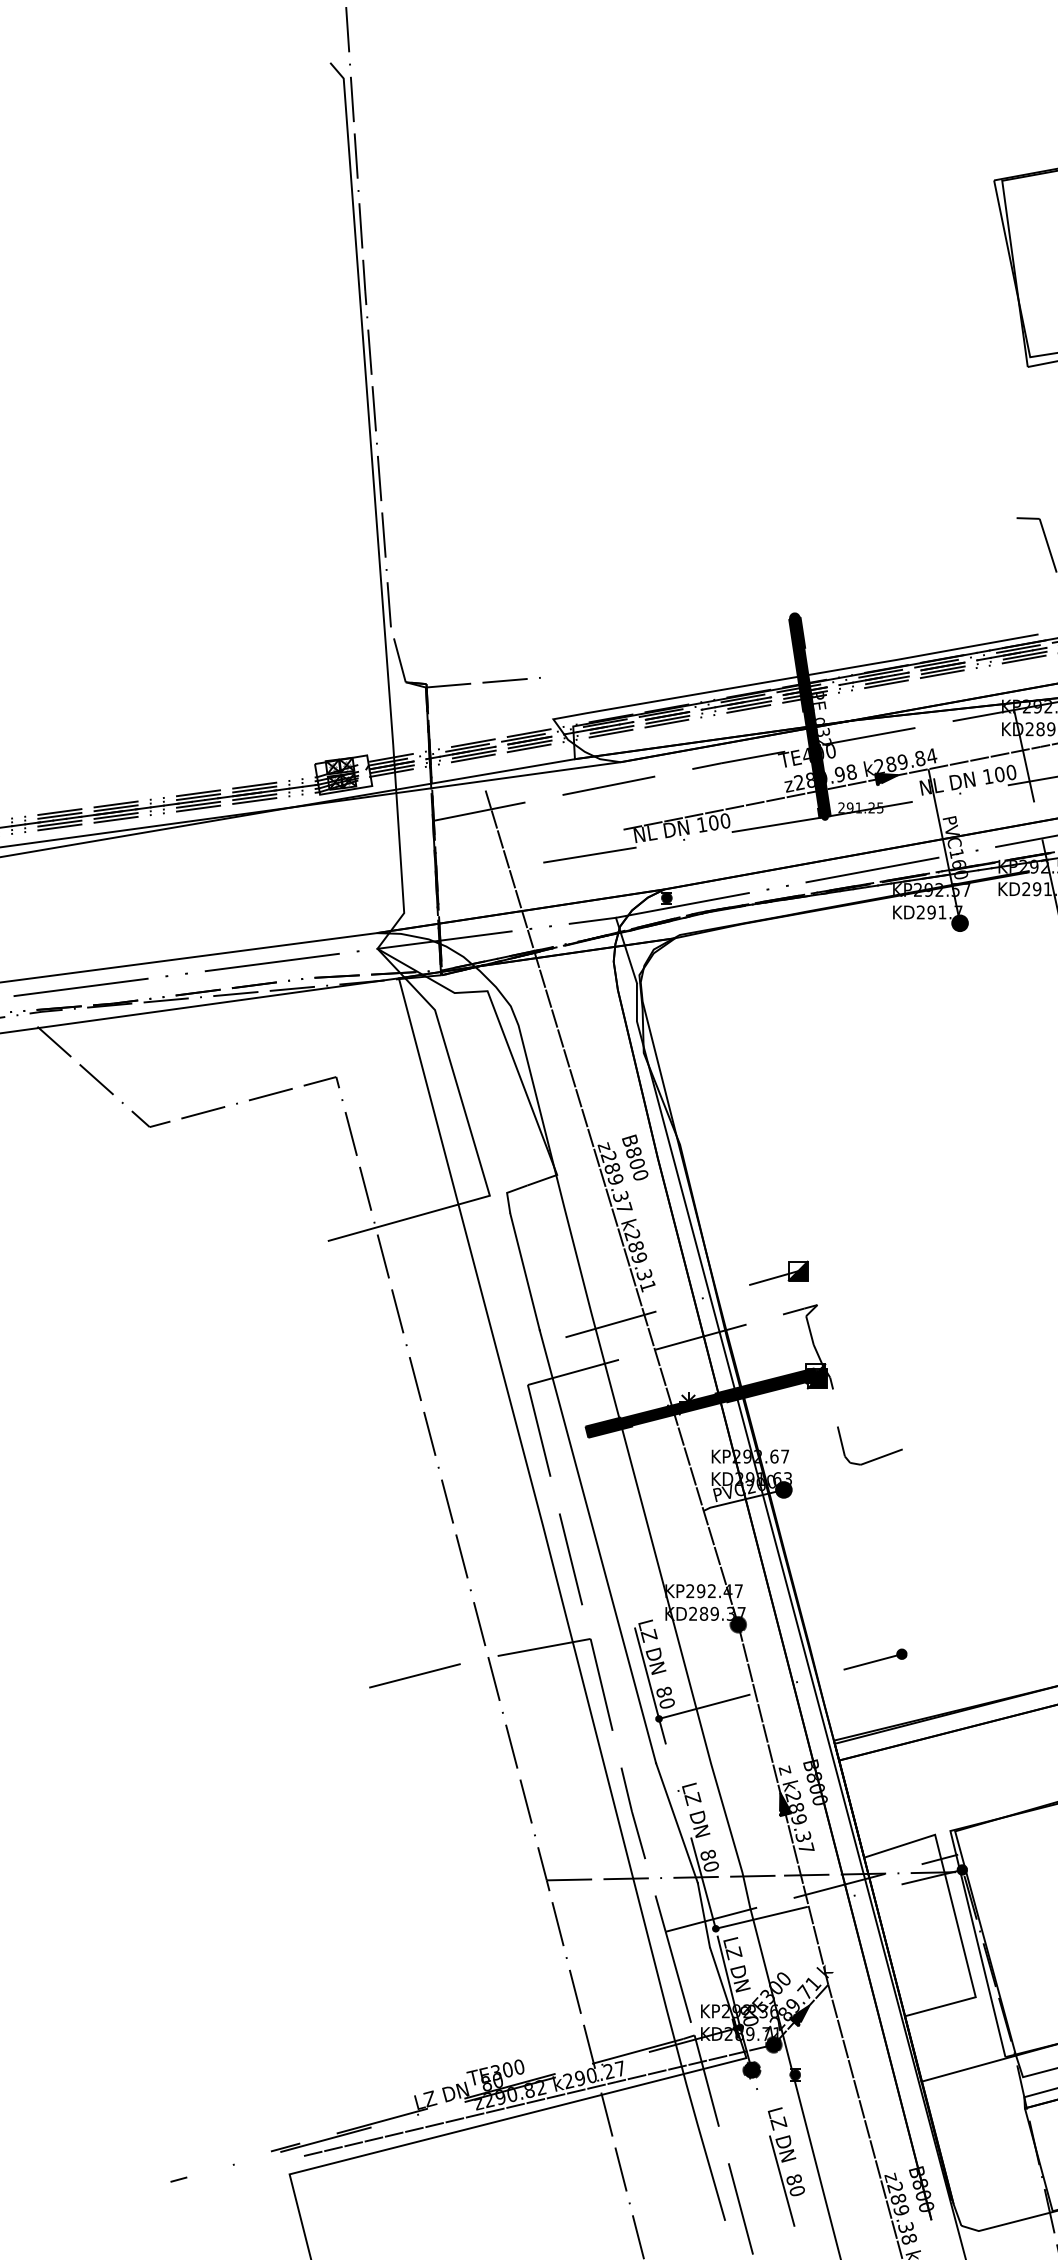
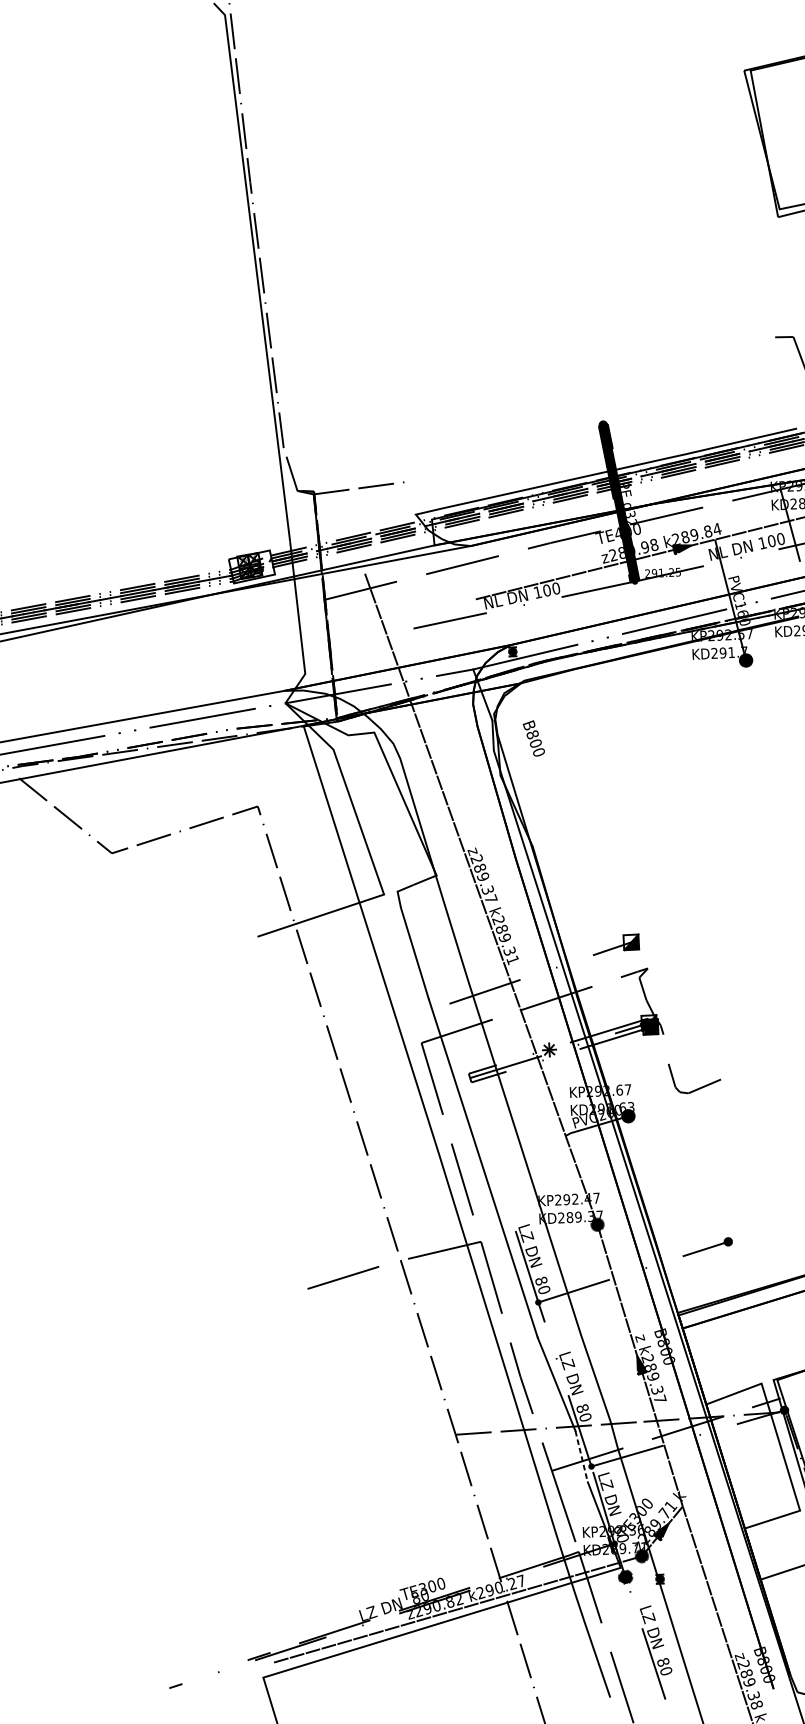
text: (635, 1157) -> (534, 738), moved
fill: (697, 1403) -> (556, 1051), removed
line: (703, 1915) -> (581, 1456), solid -> dashed

